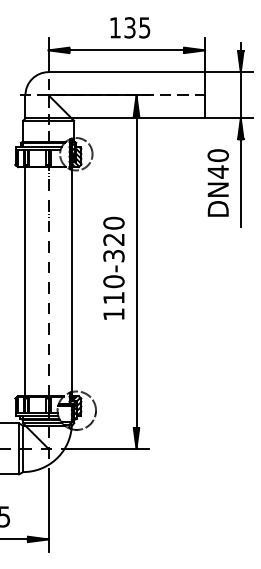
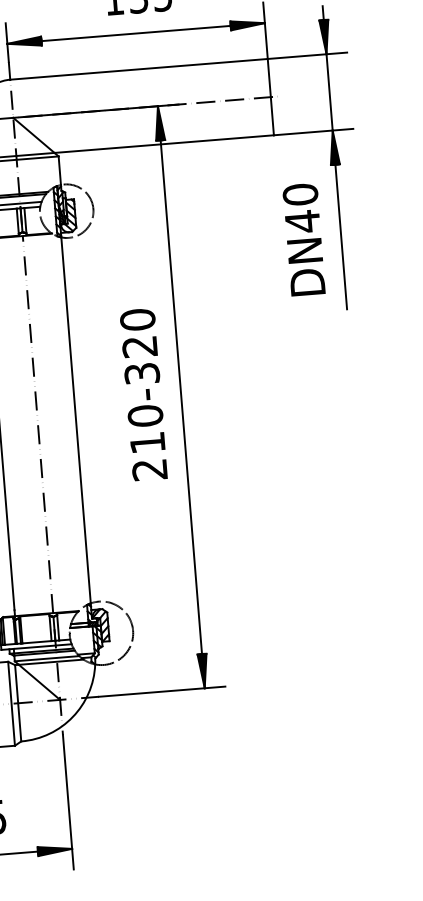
text: (113, 314) -> (149, 470), 110-320 -> 210-320

